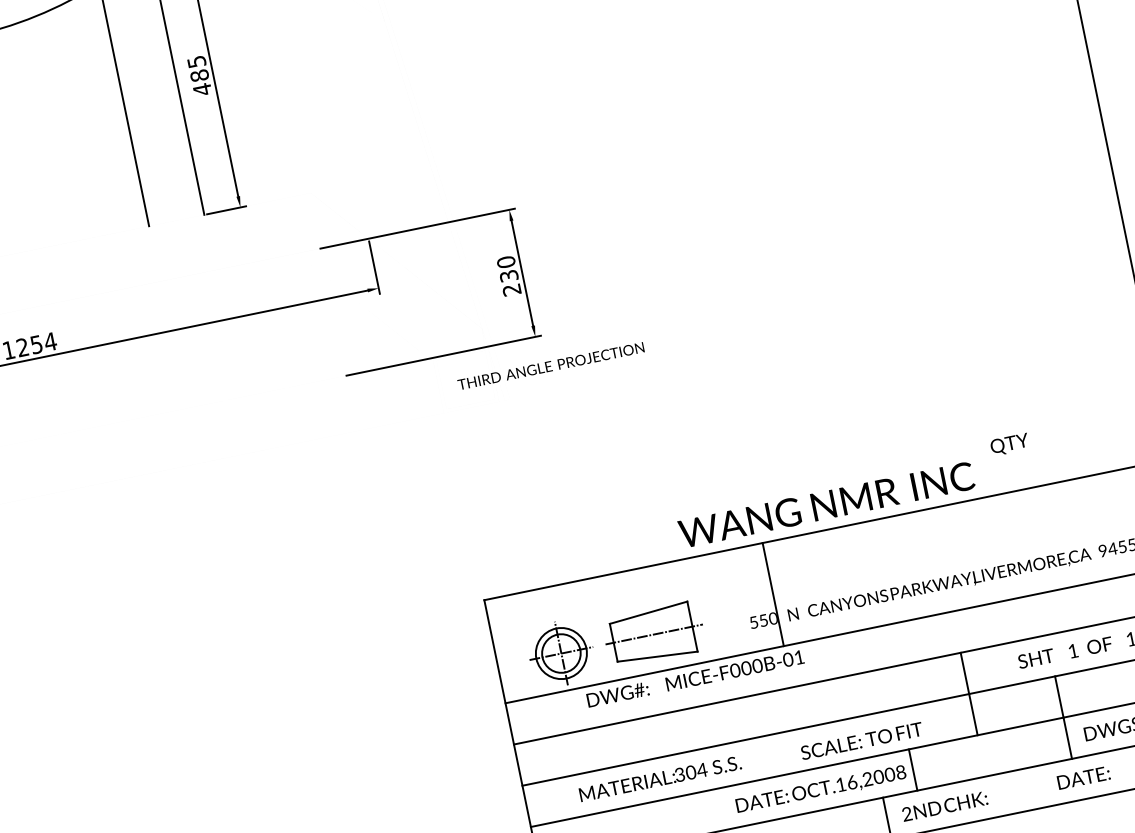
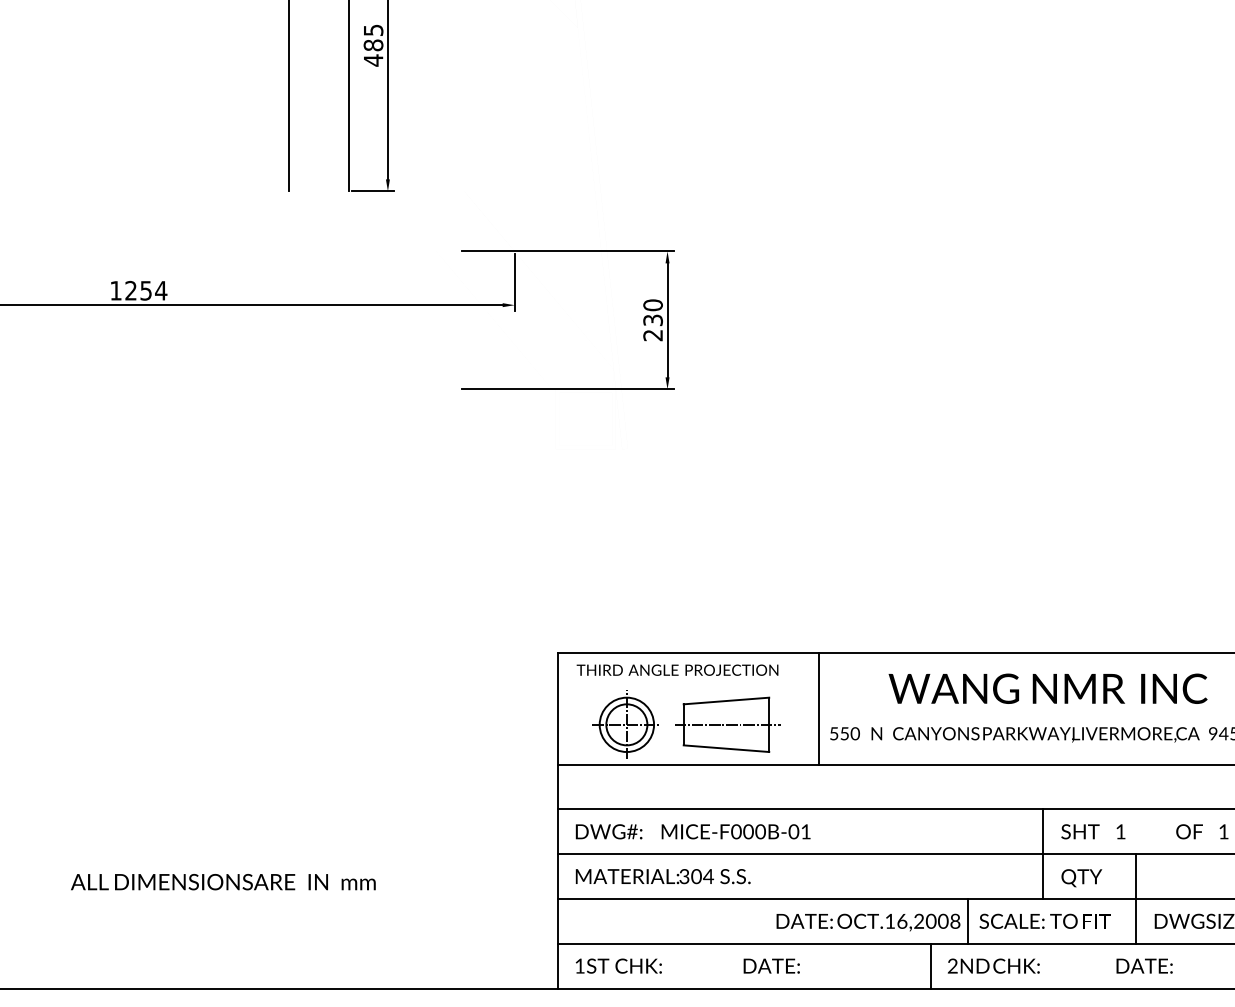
text: (550, 365) -> (677, 669), moved
text: (1009, 445) -> (1081, 878), moved
text: (826, 504) -> (1047, 688), moved
line: (773, 594) -> (819, 708), moved
text: (1048, 655) -> (1093, 831), moved
text: (694, 678) -> (692, 831), moved
text: (861, 740) -> (1044, 920), moved
text: (659, 778) -> (662, 876), moved

